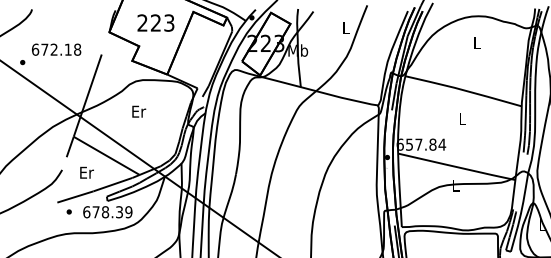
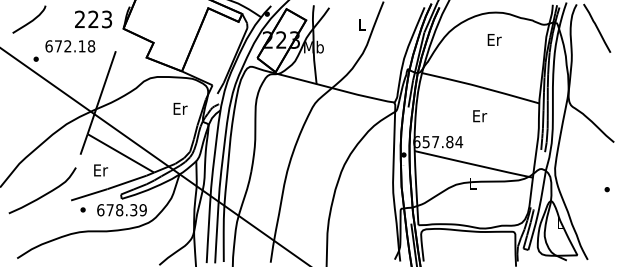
text: (155, 23) -> (93, 19), moved
text: (477, 42) -> (494, 39), L -> Er
text: (139, 111) -> (180, 108), moved
text: (463, 119) -> (480, 116), L -> Er

